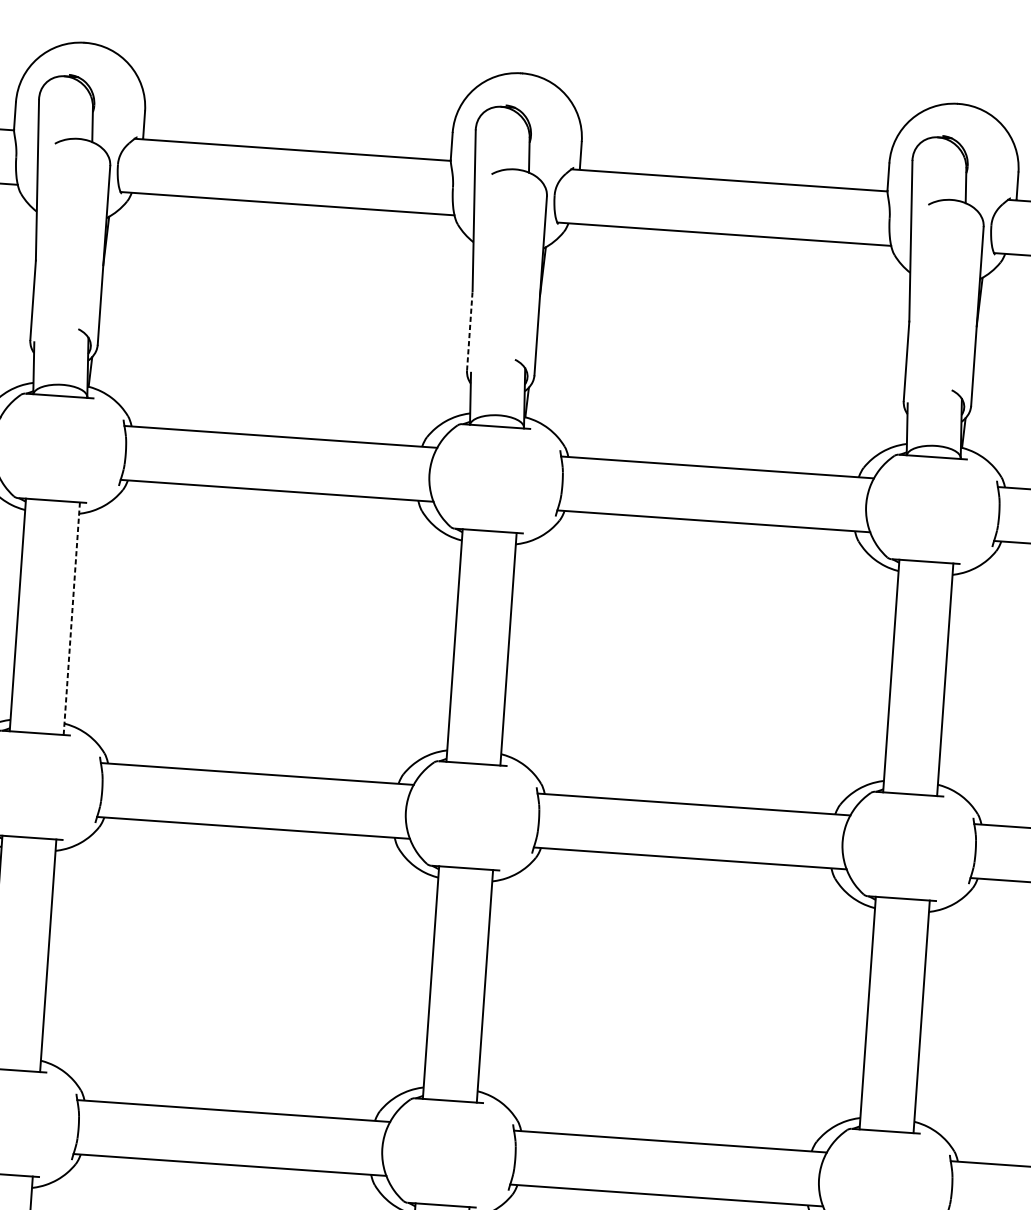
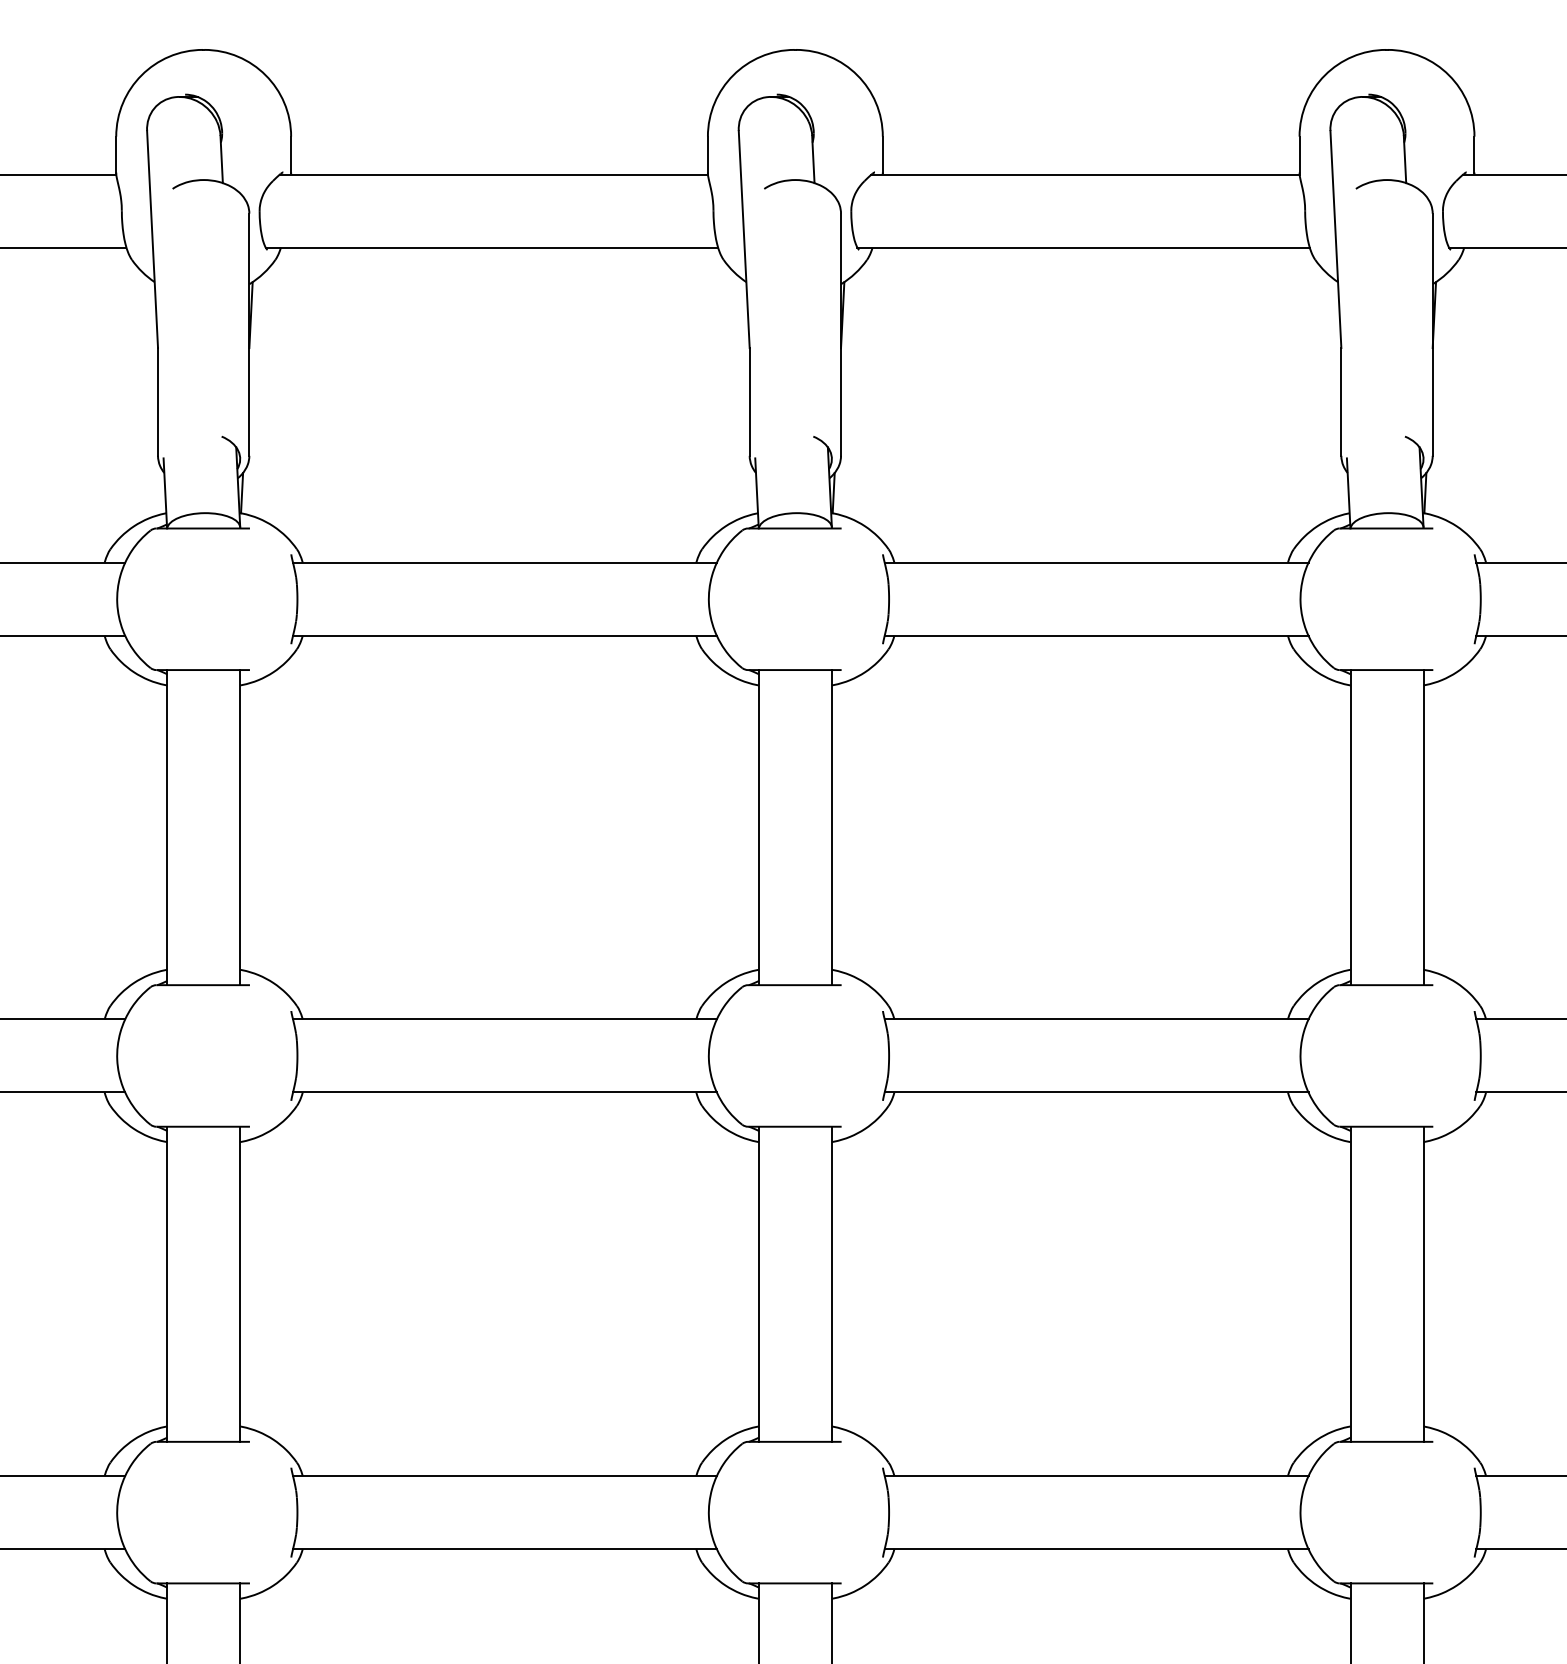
line: (469, 330) -> (749, 401), dashed -> solid
line: (72, 618) -> (240, 827), dashed -> solid

